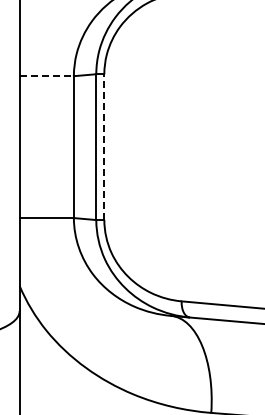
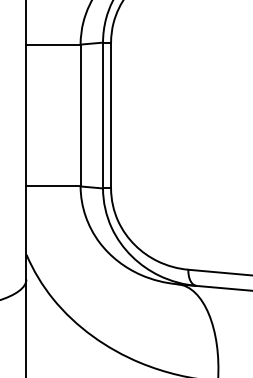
line: (47, 76) -> (54, 44), dashed -> solid
line: (104, 147) -> (111, 115), dashed -> solid

